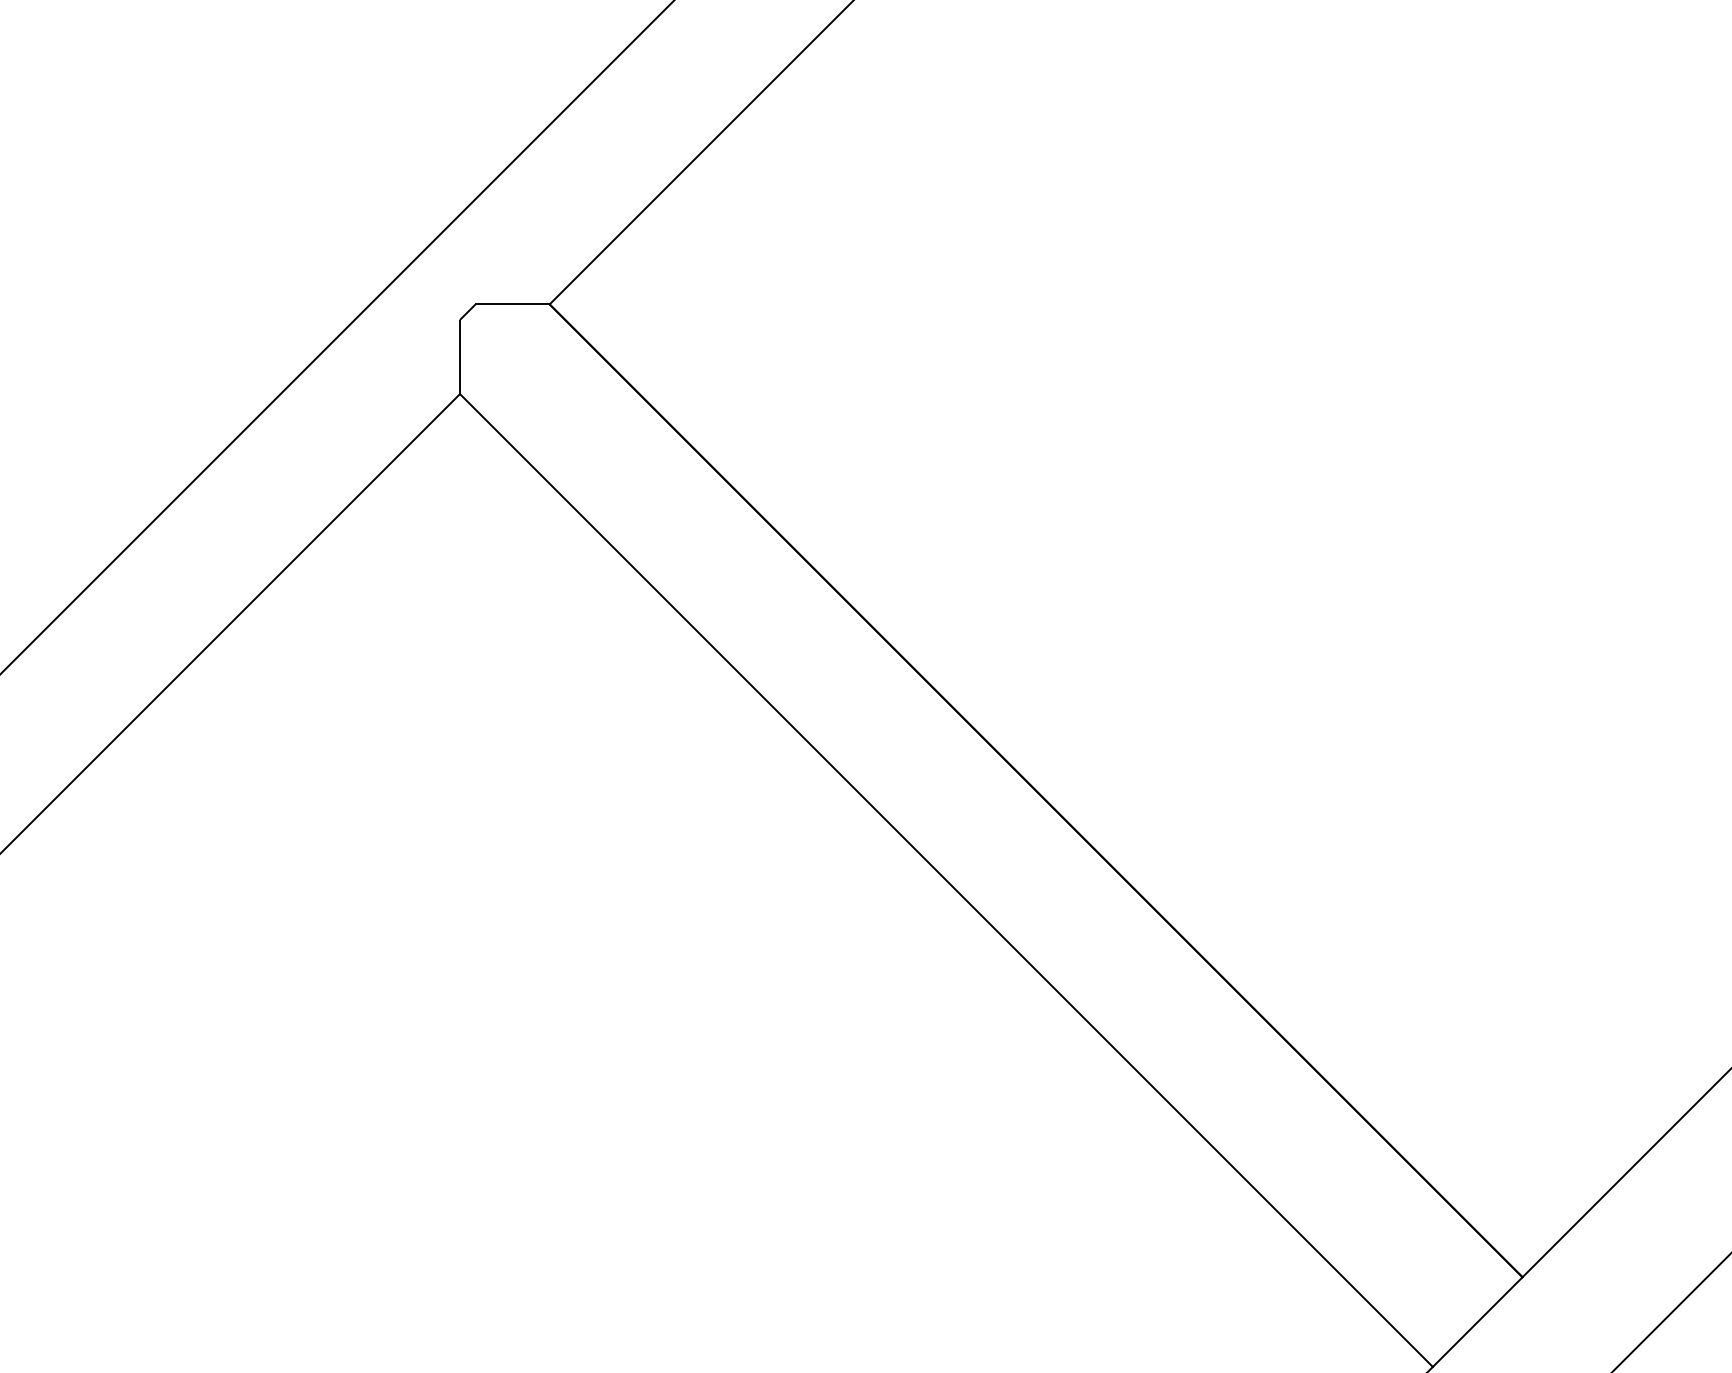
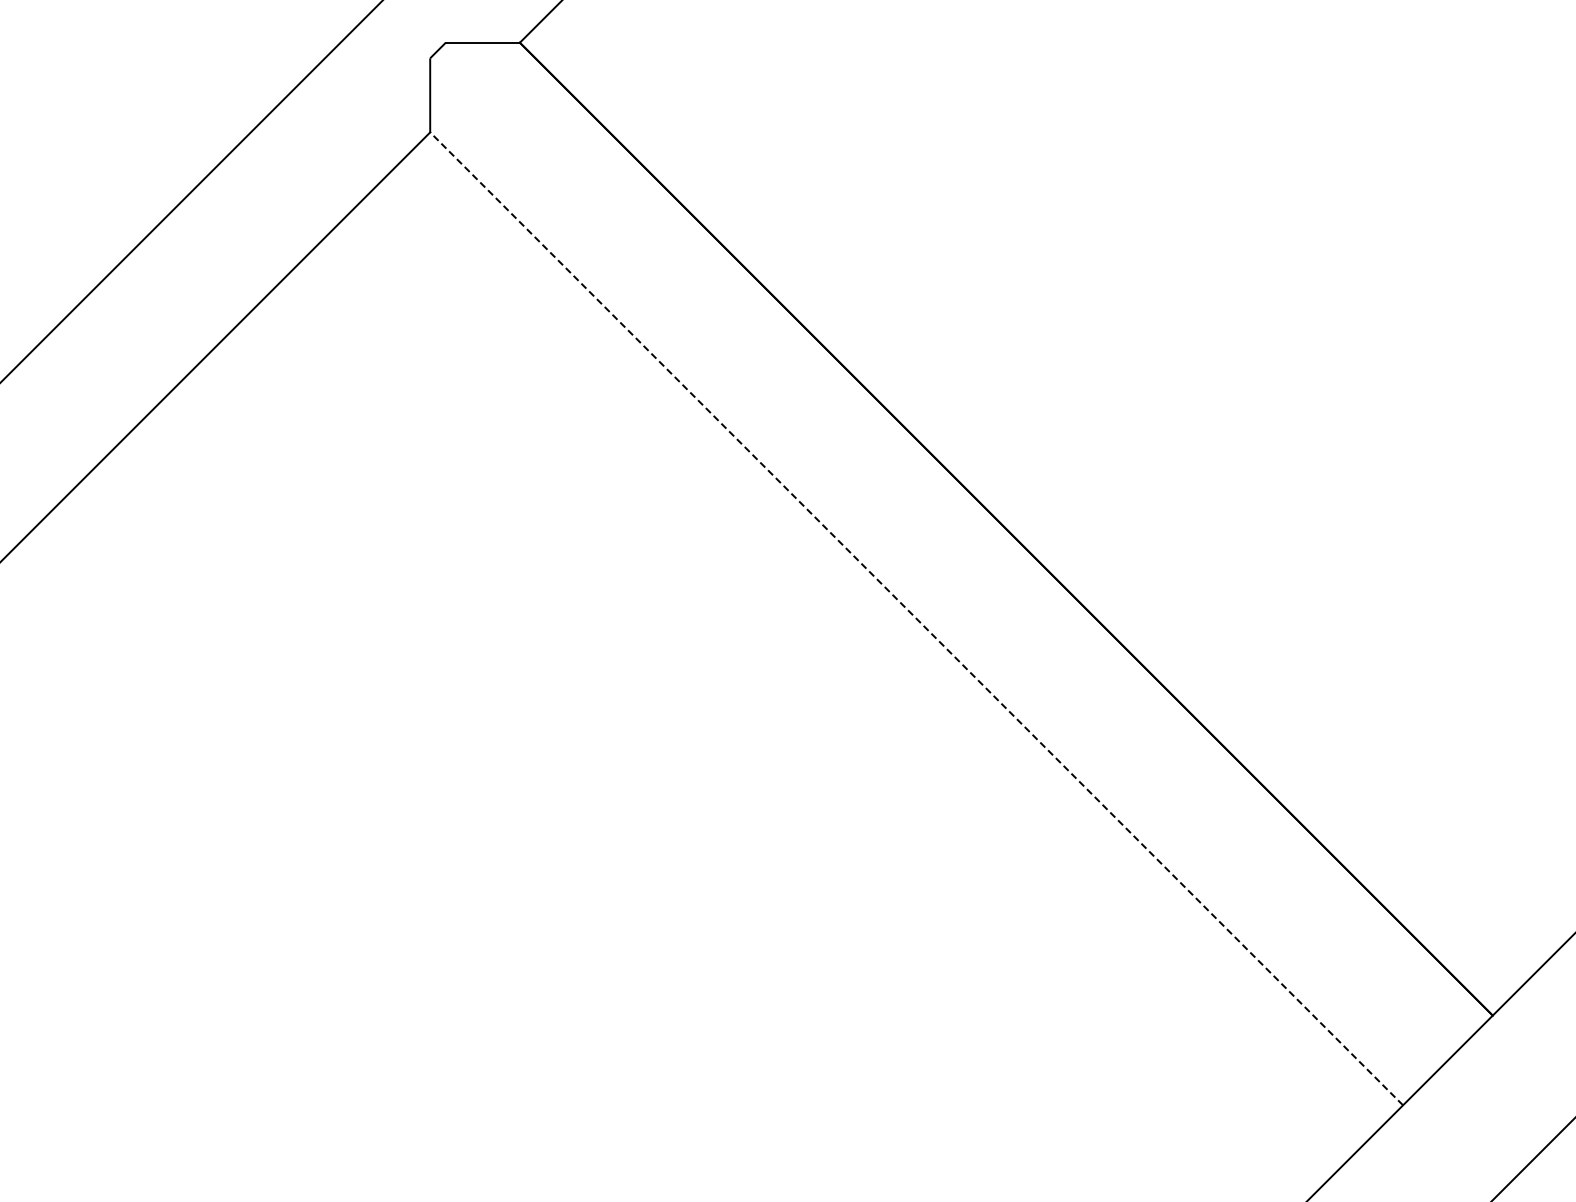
line: (946, 880) -> (916, 618), solid -> dashed

